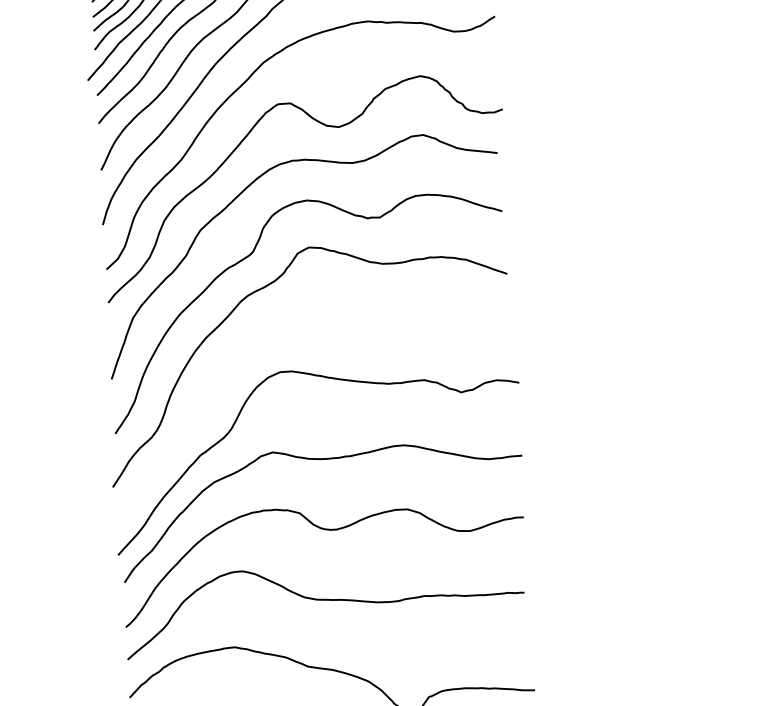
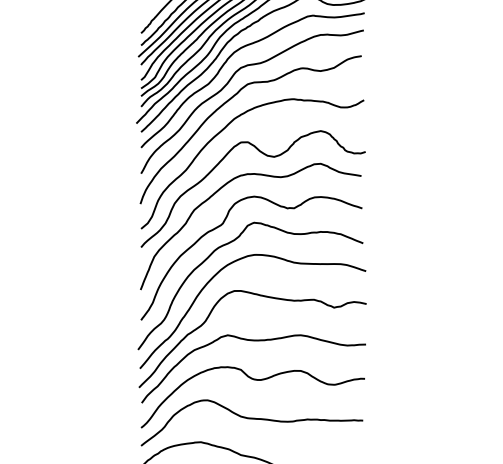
curve: (246, 346) -> (216, 275), added

